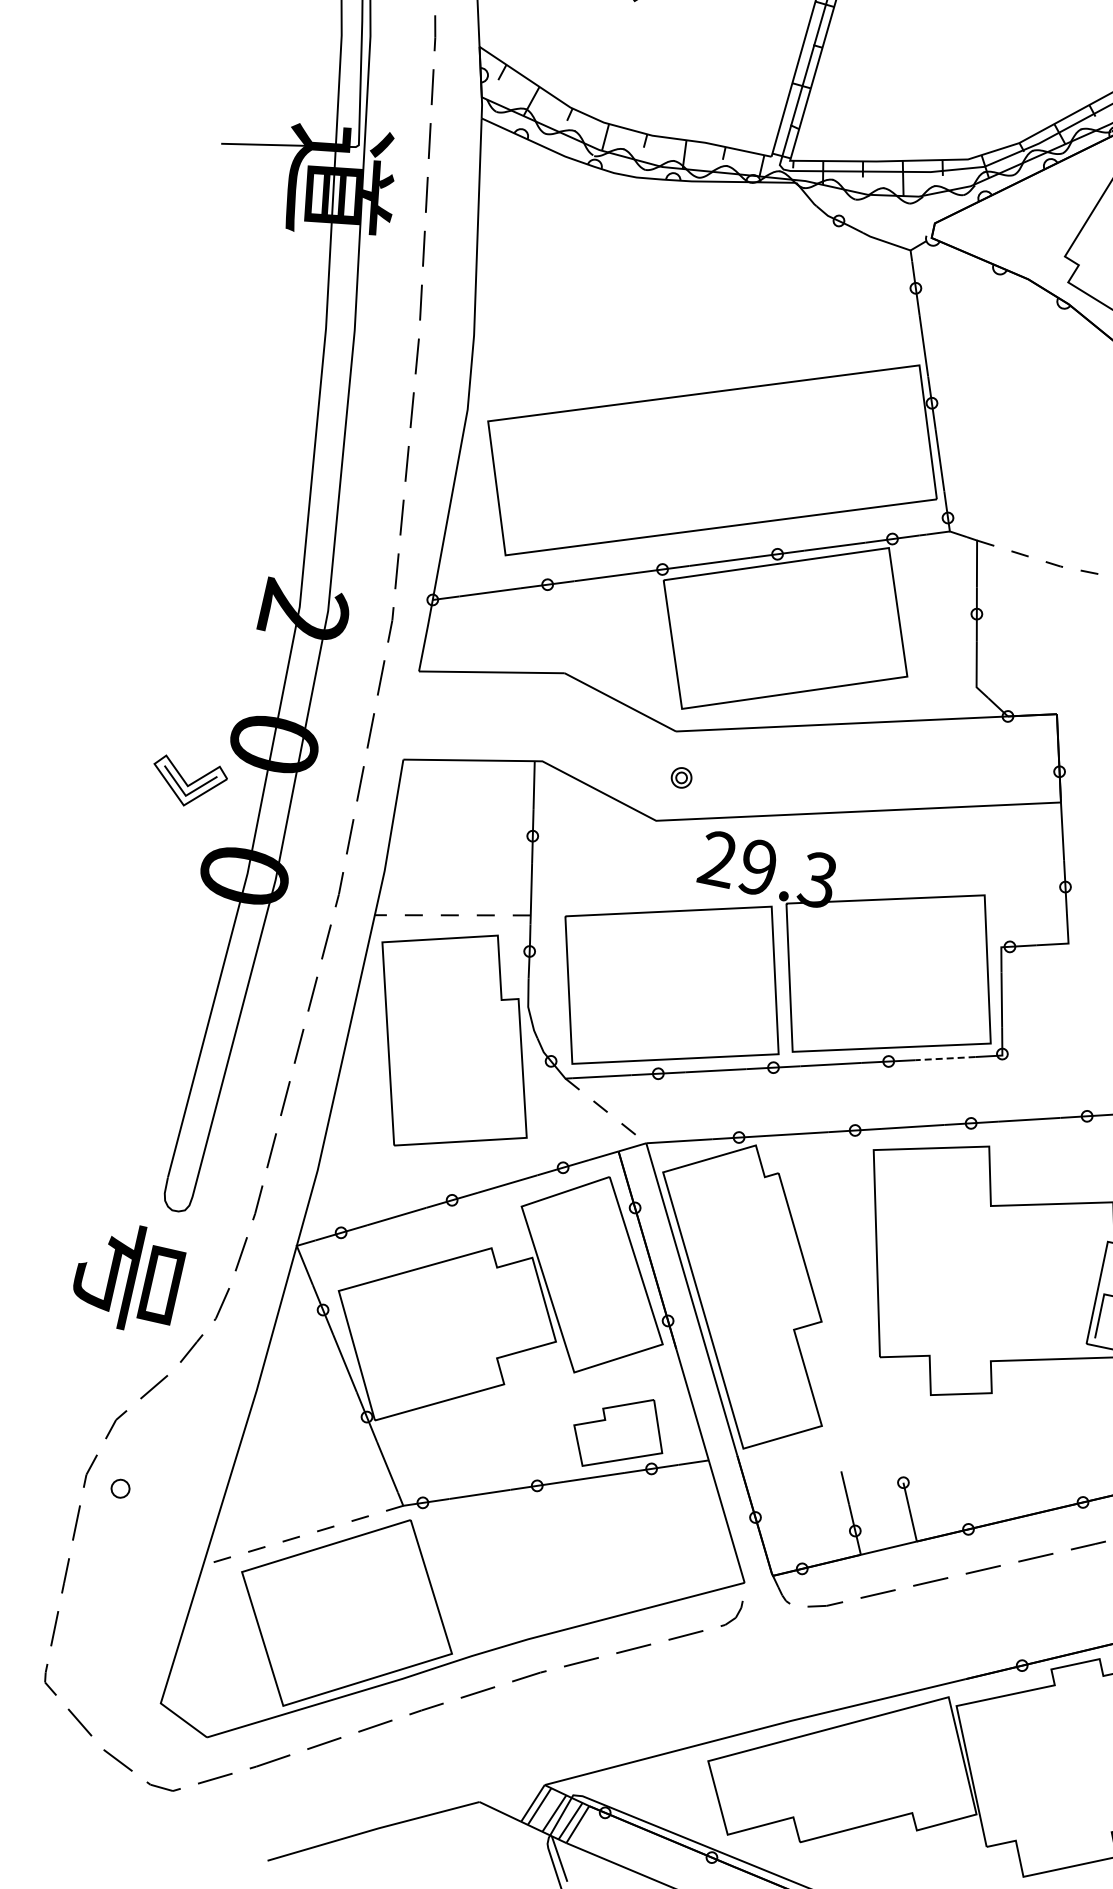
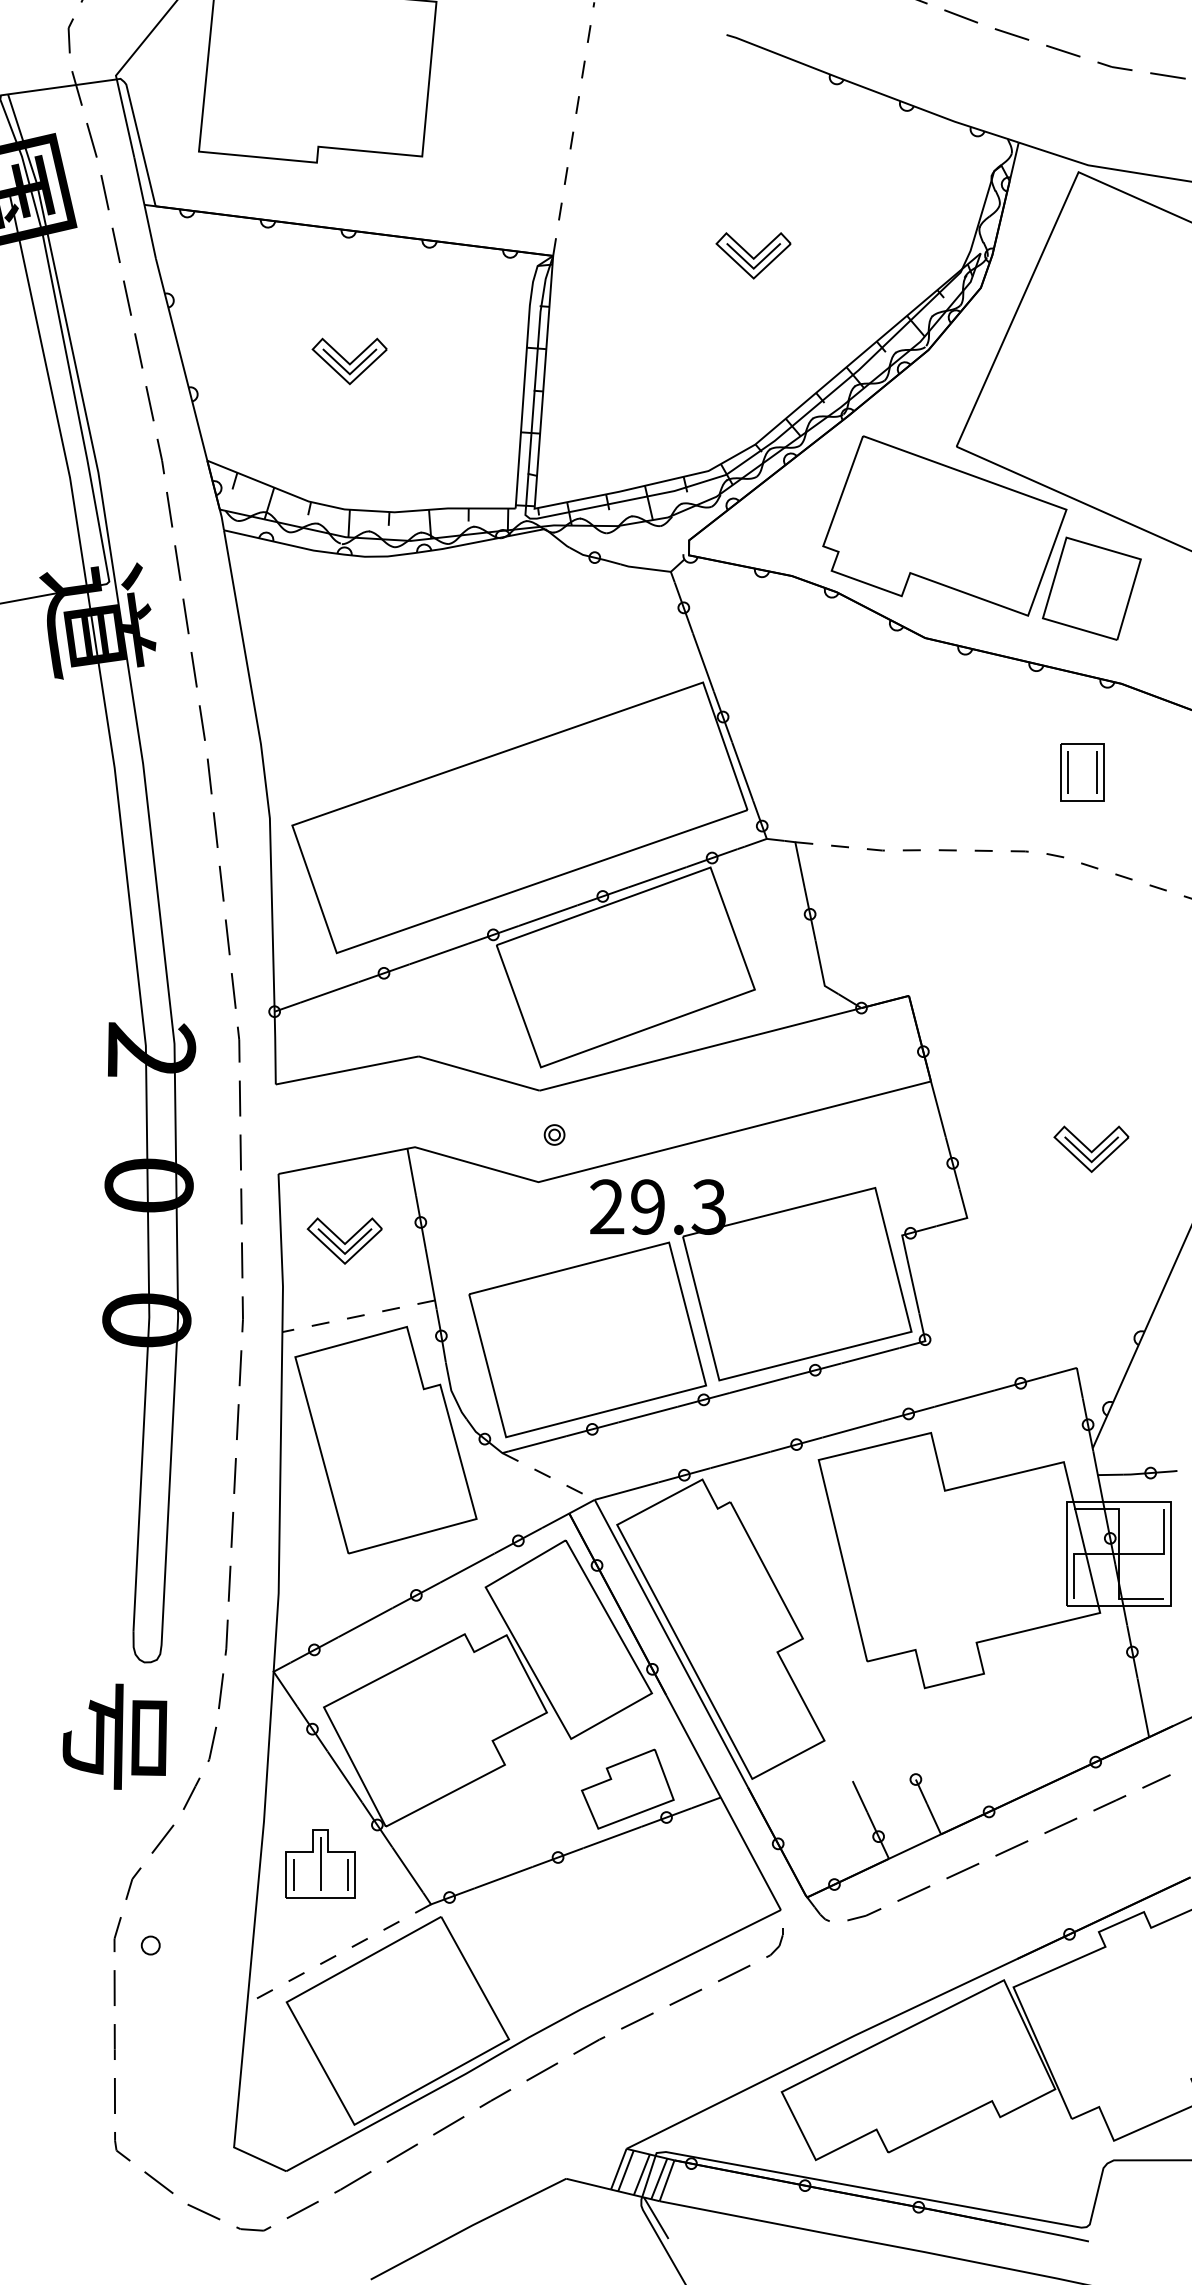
part: (188, 782) -> (344, 1240), moved
line: (944, 1058) -> (869, 1355), dashed -> solid
part: (303, 1443) -> (320, 1863), added

